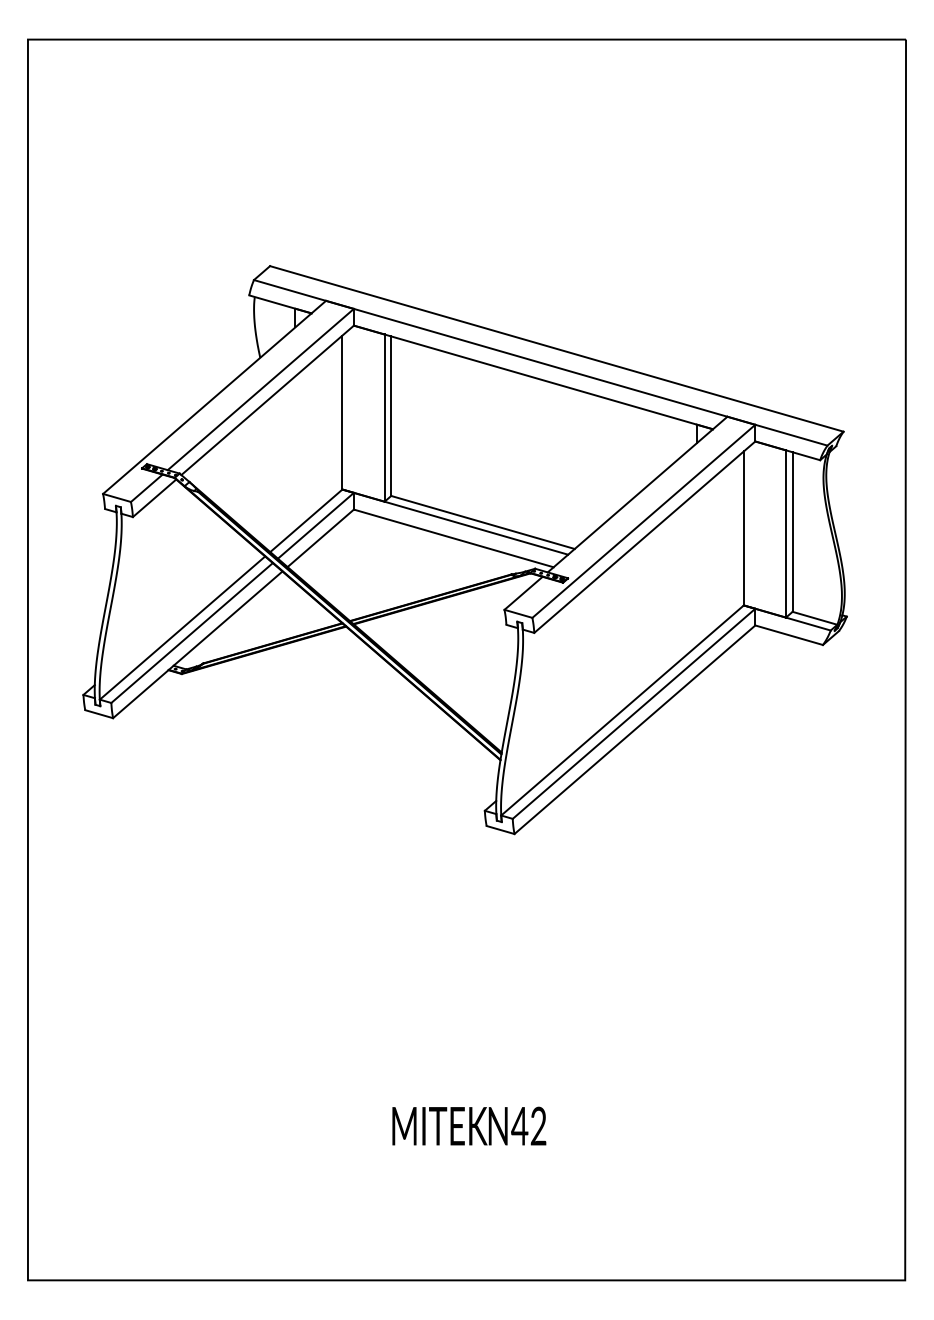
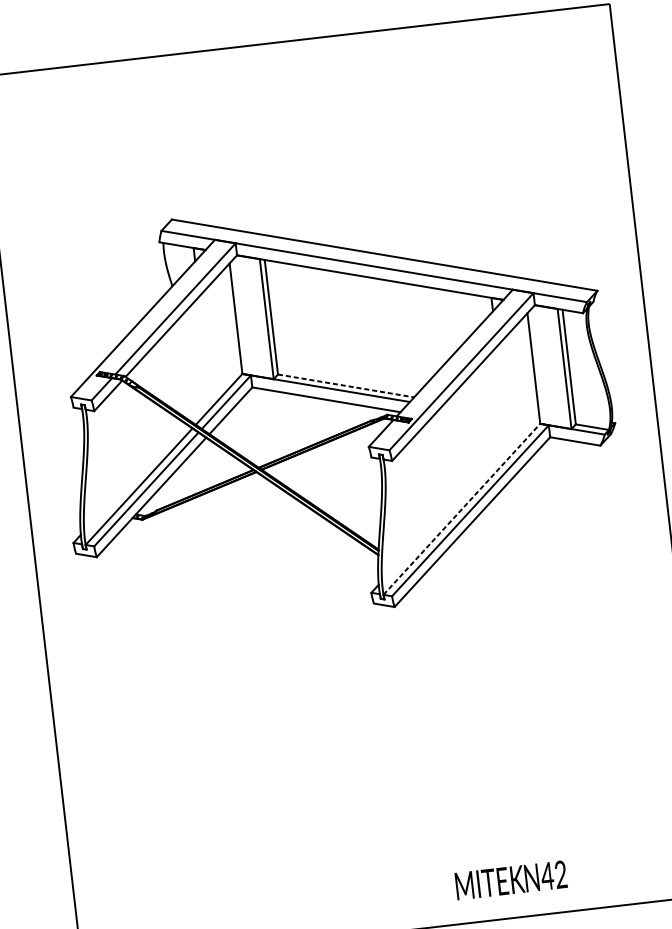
line: (483, 522) -> (346, 385), solid -> dashed
line: (622, 710) -> (461, 509), solid -> dashed
text: (469, 1125) -> (511, 879), moved

